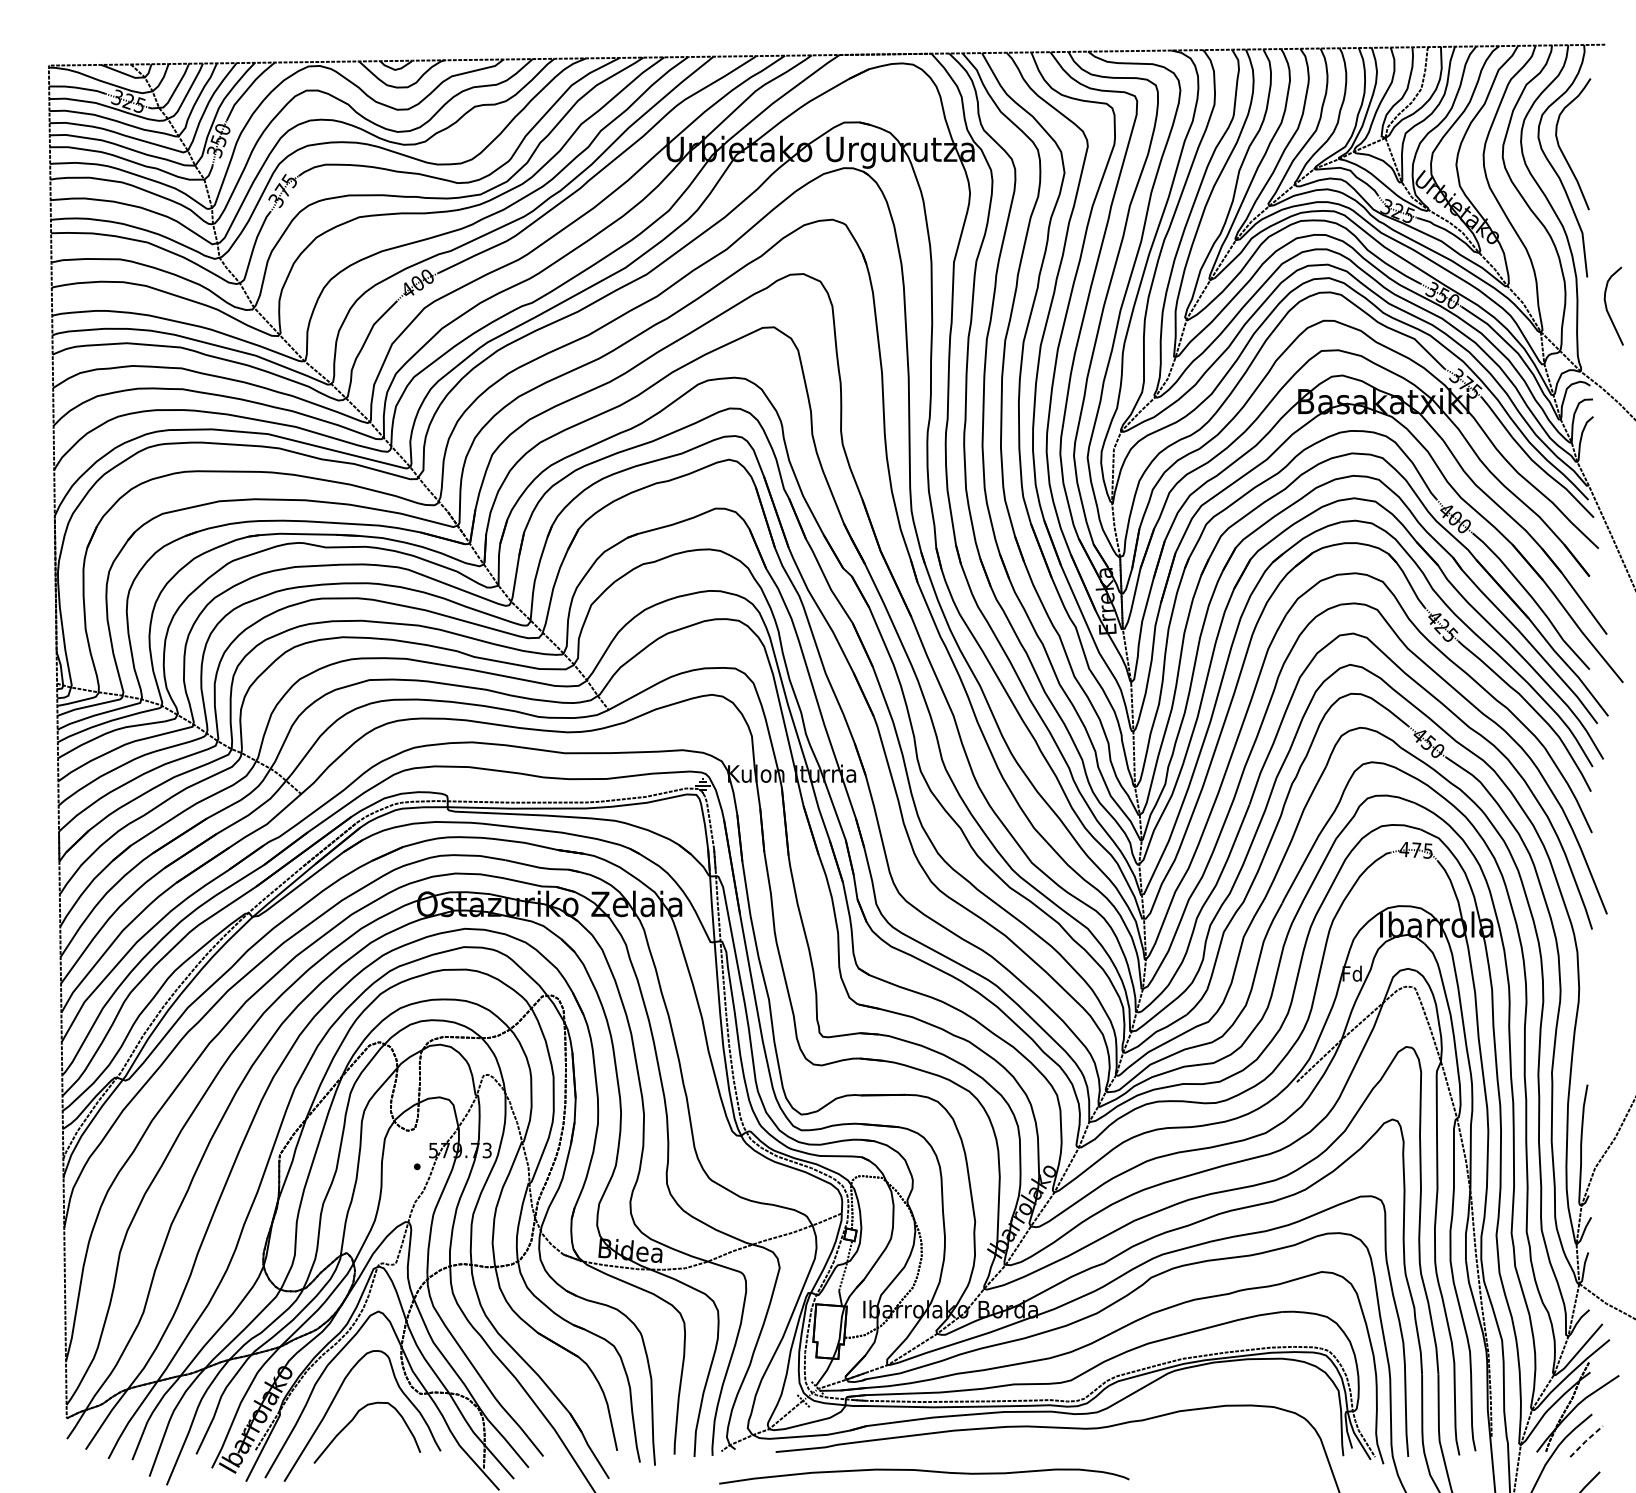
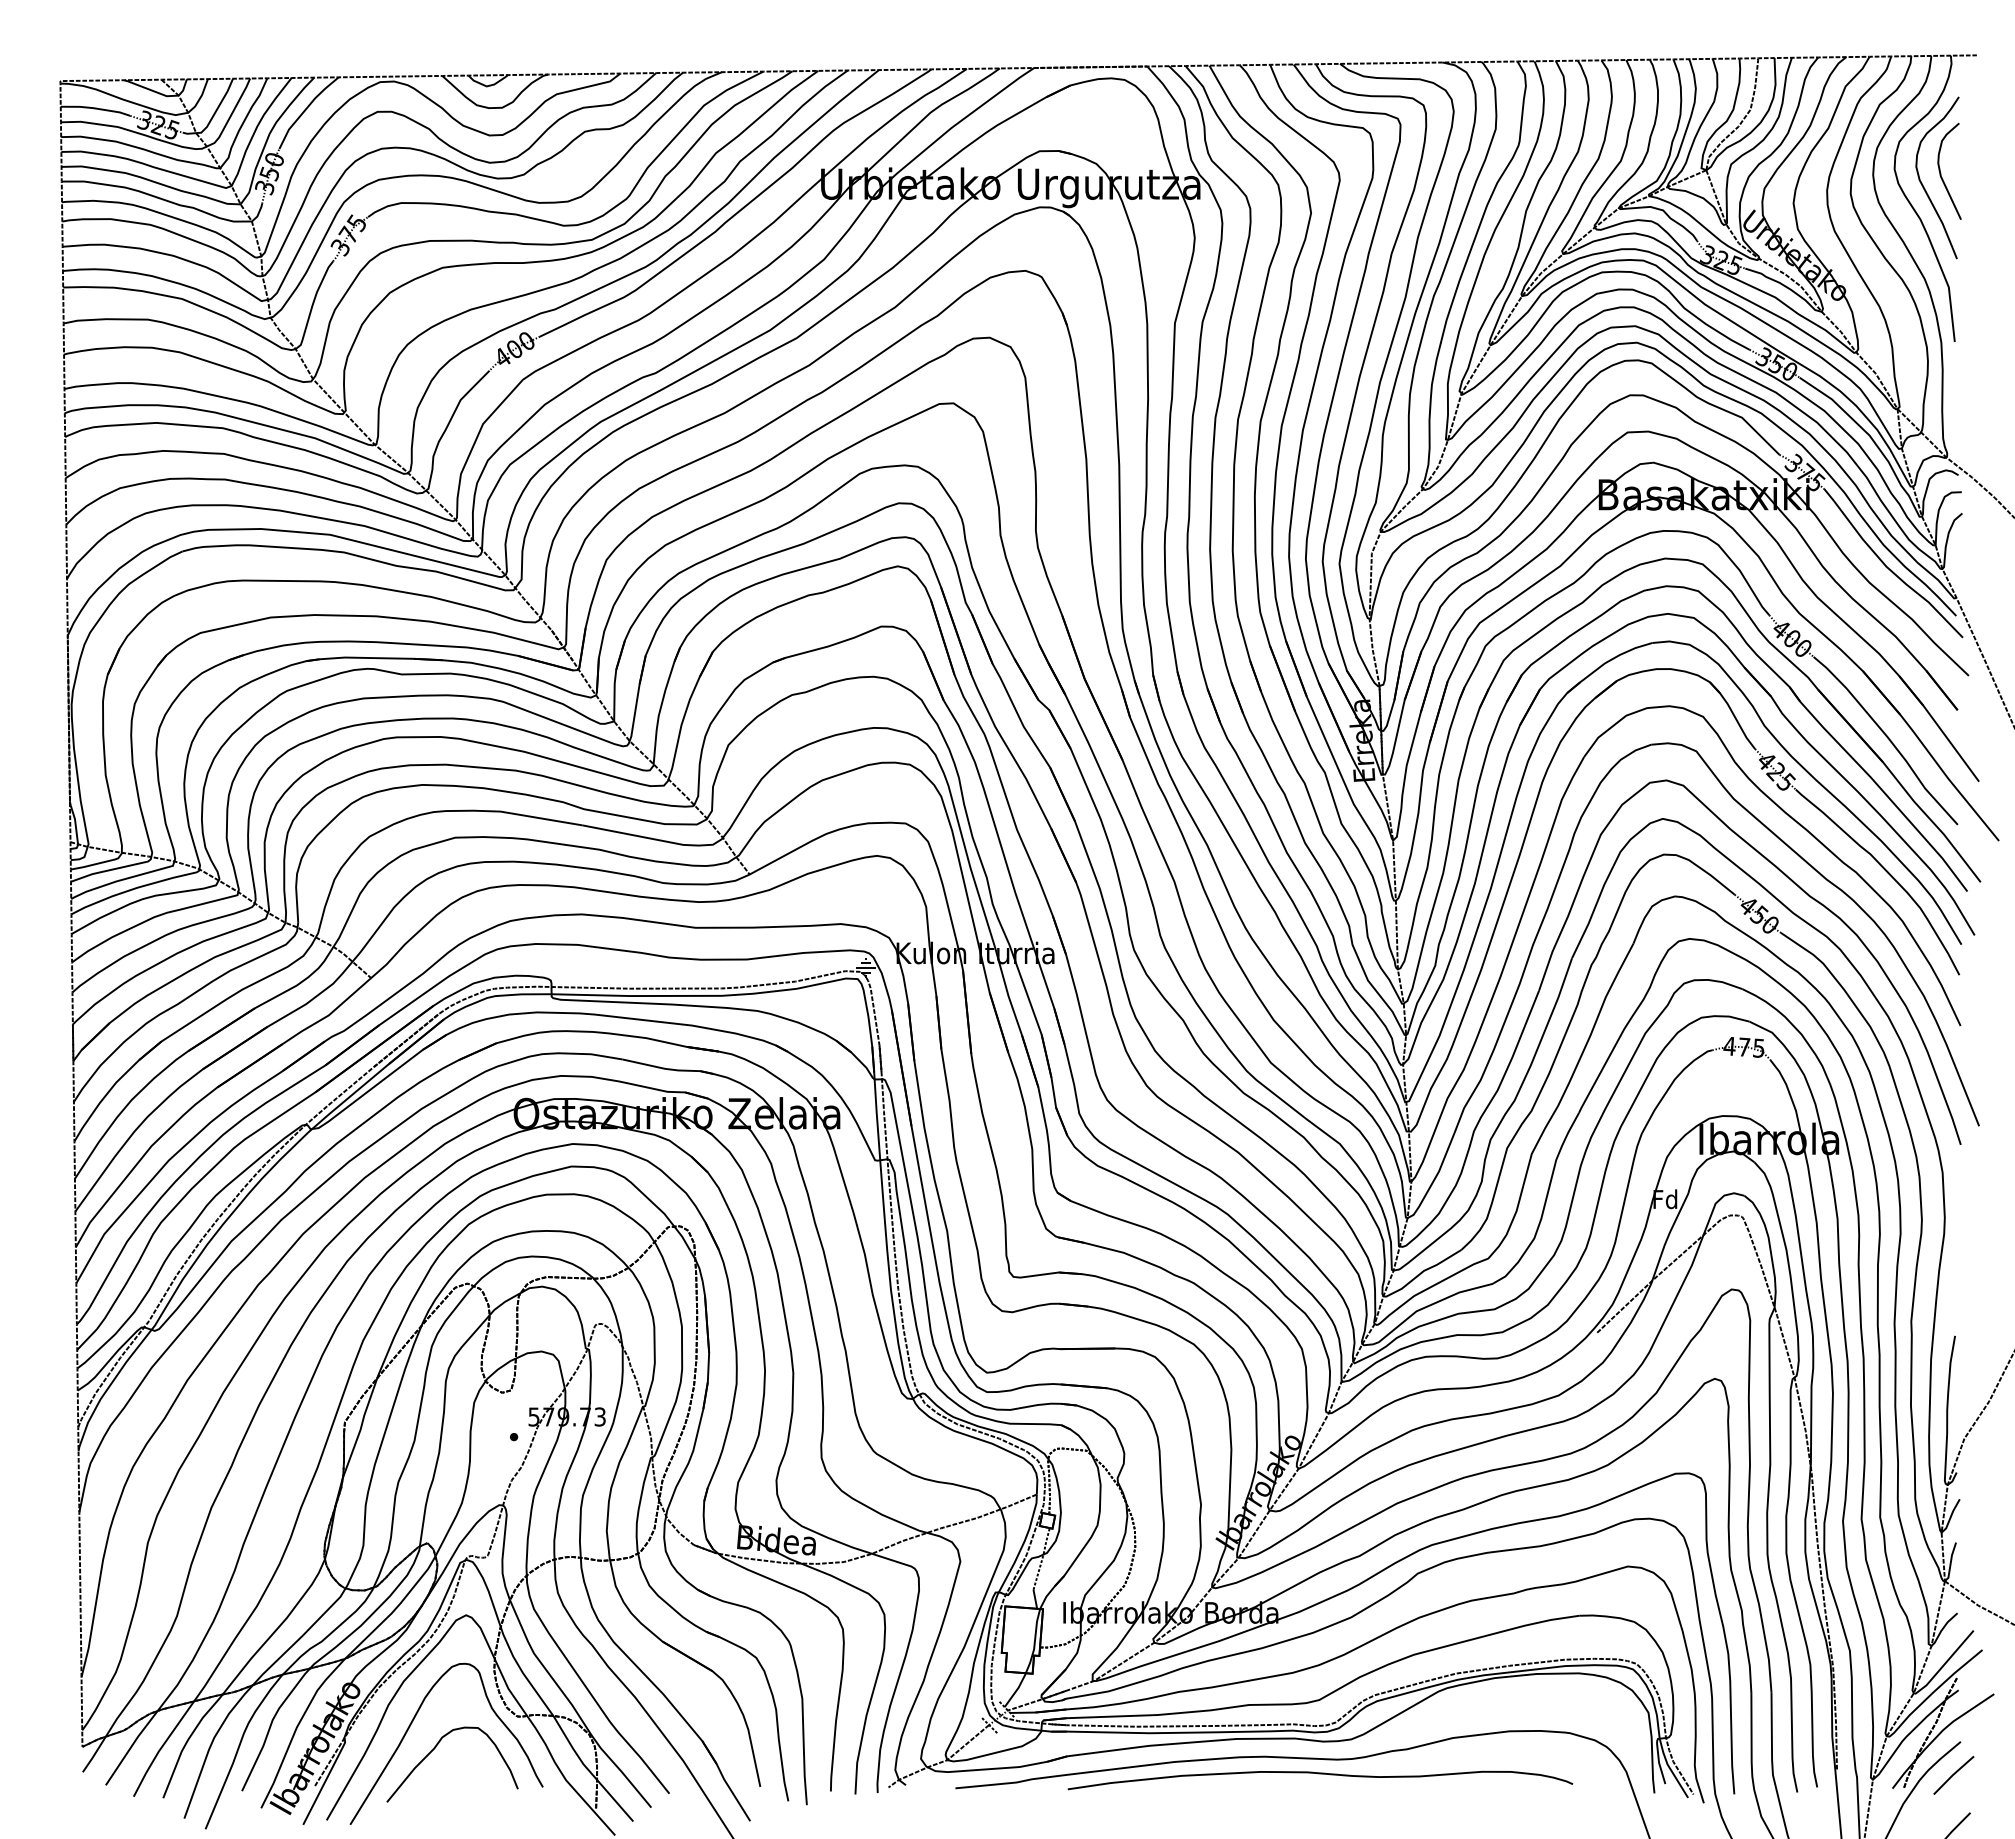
curve: (1607, 307) -> (1941, 173), moved
line: (1586, 1440) -> (1953, 1774), dashed -> solid
curve: (924, 1471) -> (1320, 1774), moved

